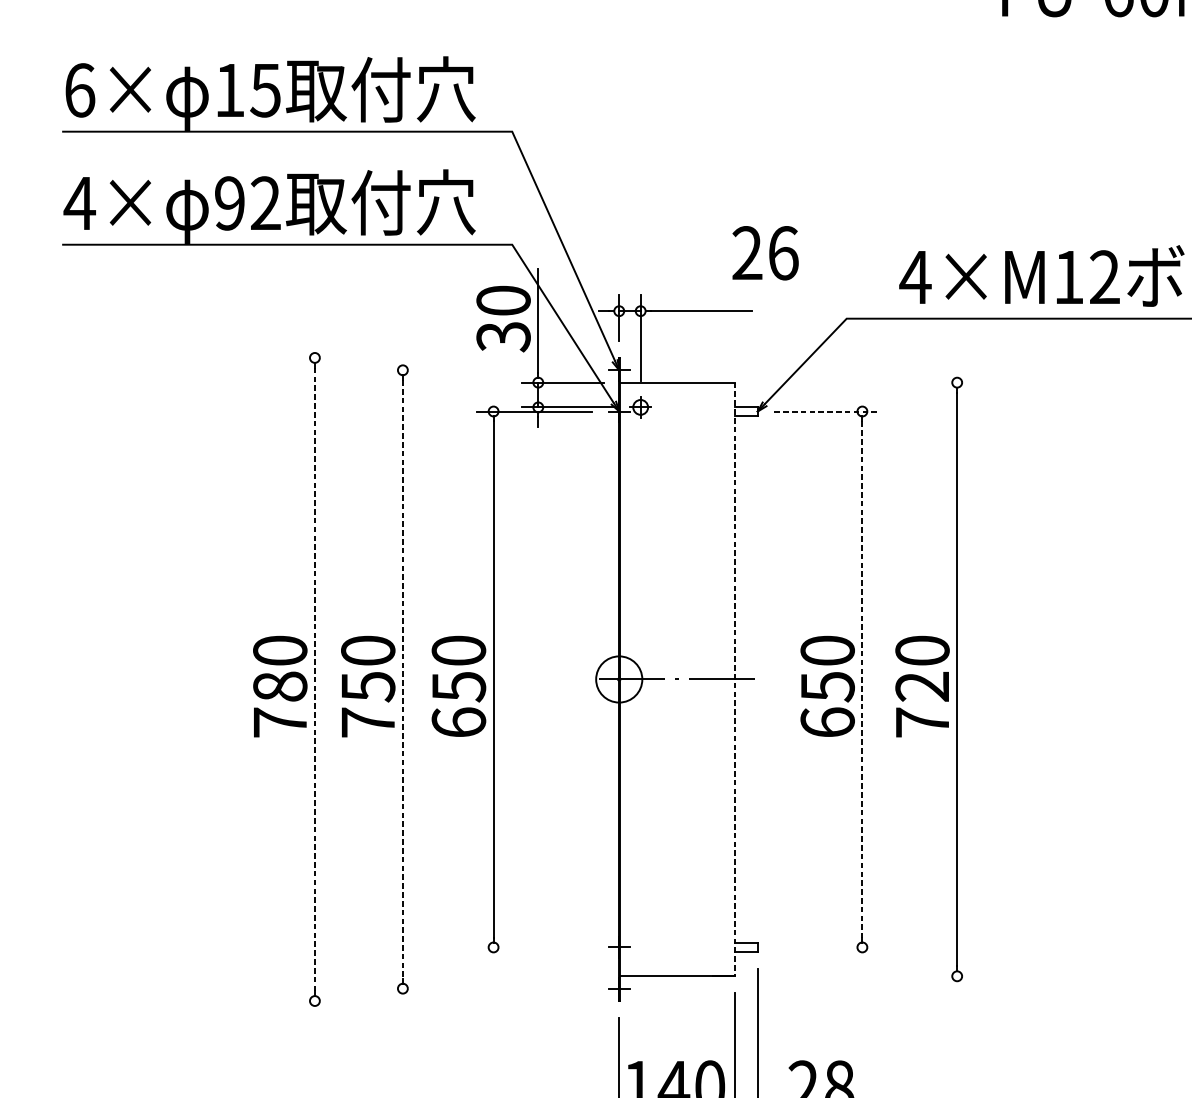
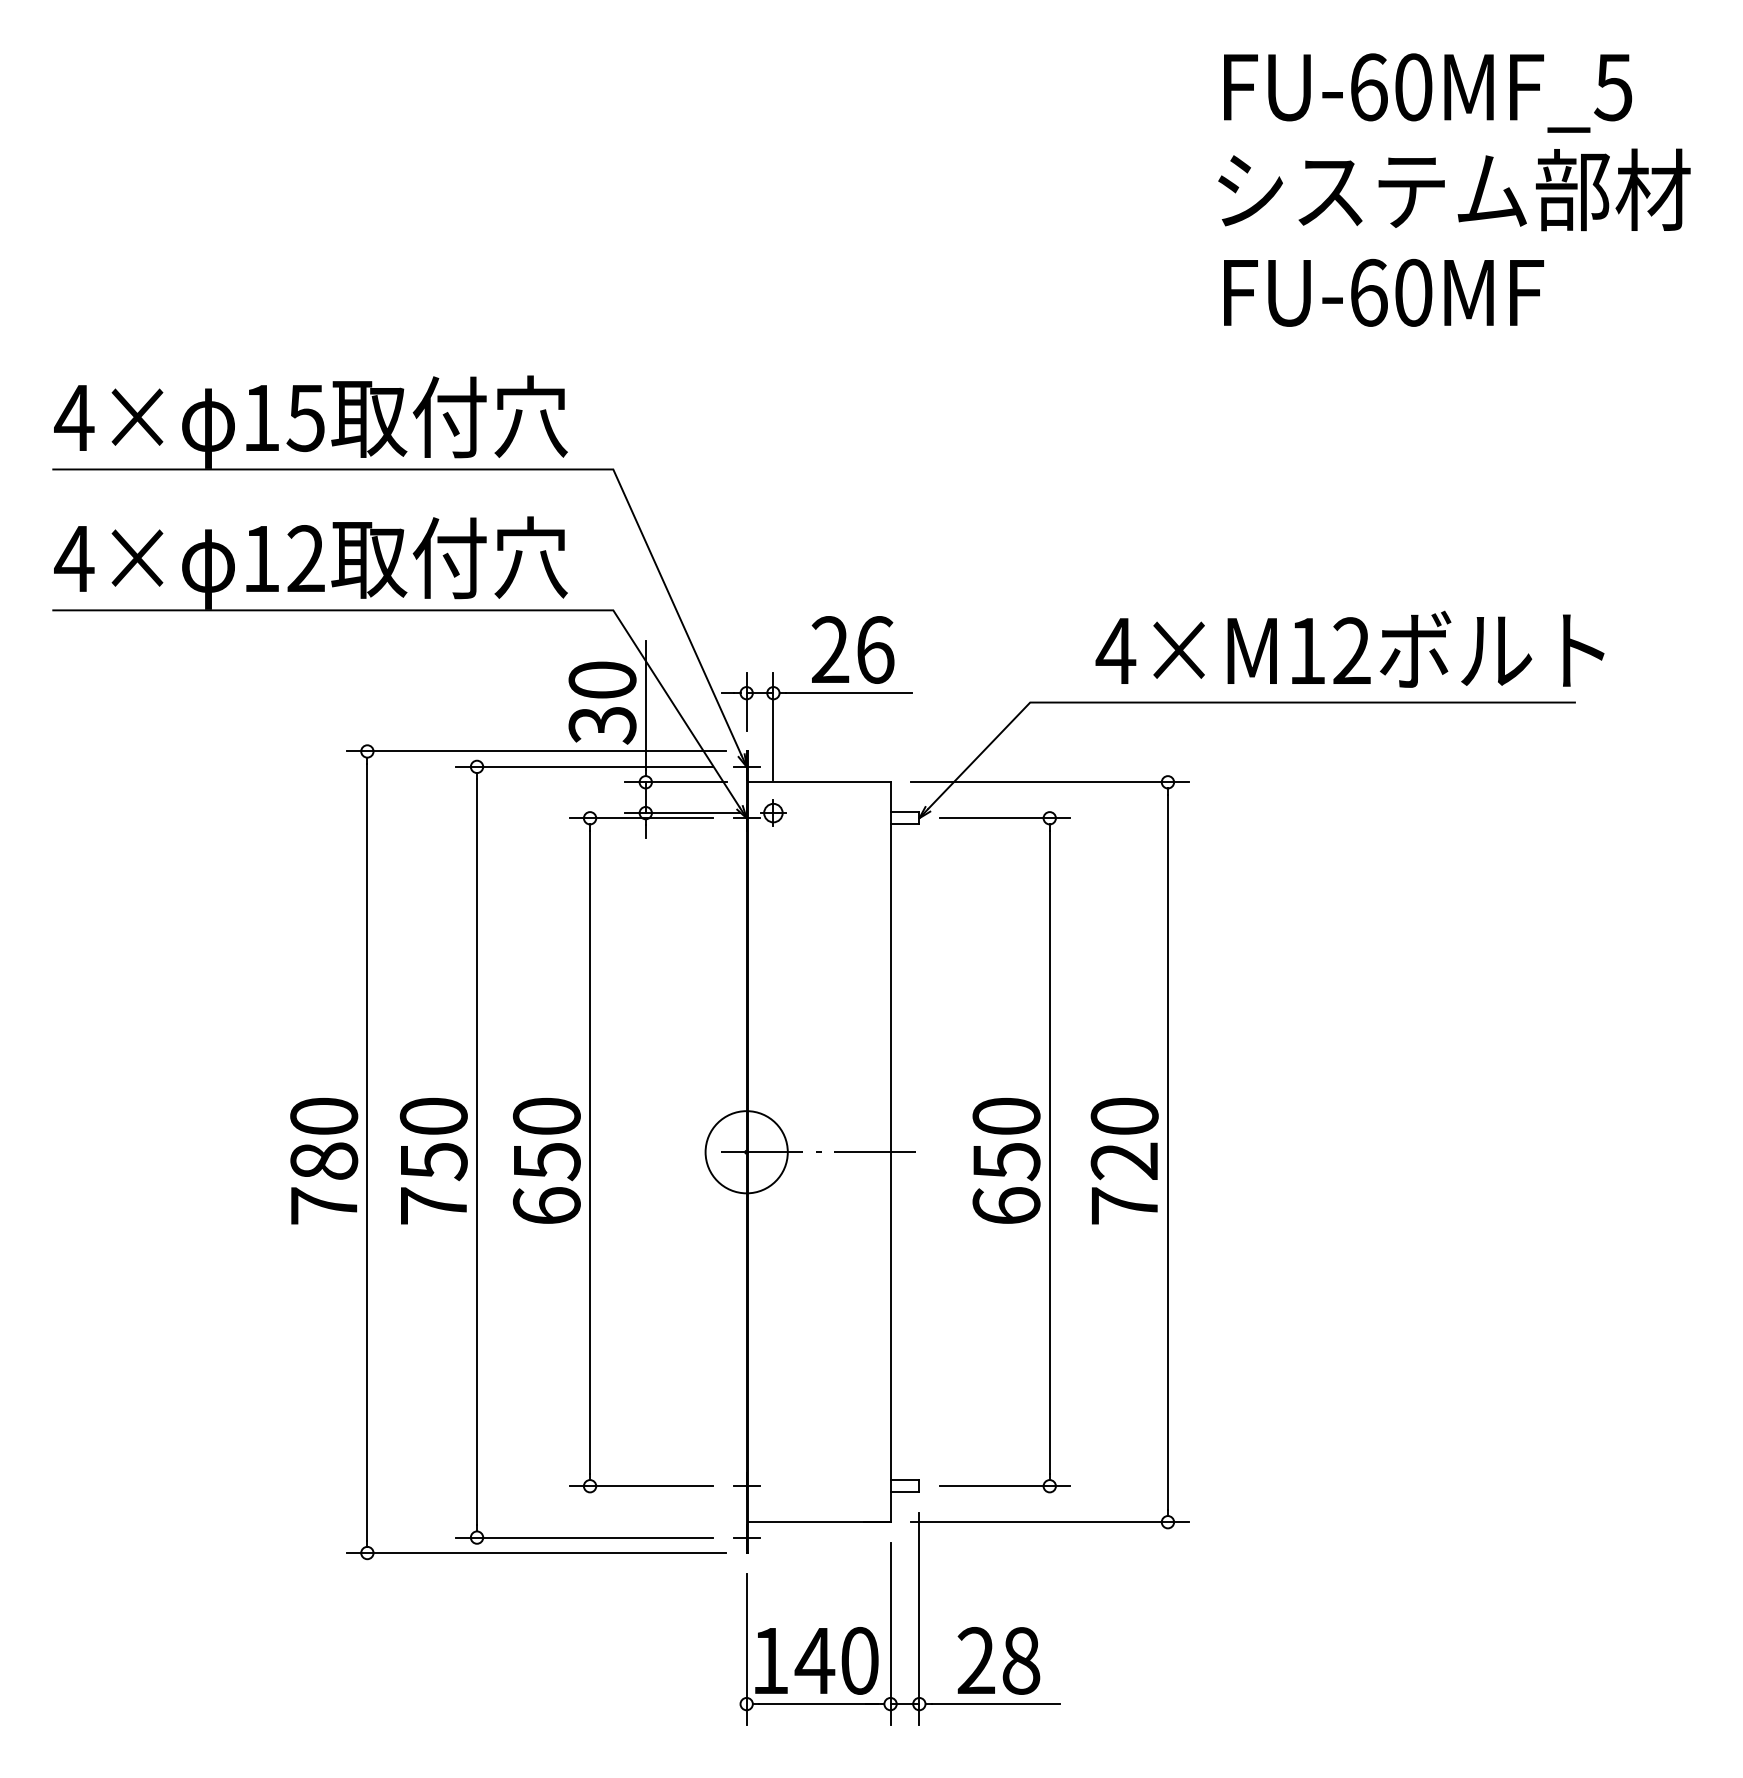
text: (79, 90) -> (74, 418), 6× -> 4×
text: (229, 203) -> (260, 558), 92 -> 12
text: (765, 252) -> (852, 649), moved
line: (450, 357) -> (536, 751), added
line: (489, 369) -> (584, 766), added
line: (862, 382) -> (1049, 782), added
line: (826, 411) -> (1005, 818), dashed -> solid
line: (315, 679) -> (367, 1152), dashed -> solid
line: (403, 679) -> (477, 1152), dashed -> solid
circle: (619, 679) -> (746, 1152), size x1.43
line: (734, 679) -> (890, 1152), dashed -> solid
line: (862, 679) -> (1049, 1152), dashed -> solid
line: (534, 947) -> (641, 1486), added
line: (826, 947) -> (1004, 1486), added
line: (862, 976) -> (1049, 1522), added
line: (489, 988) -> (584, 1537), added
line: (450, 1001) -> (536, 1553), added

